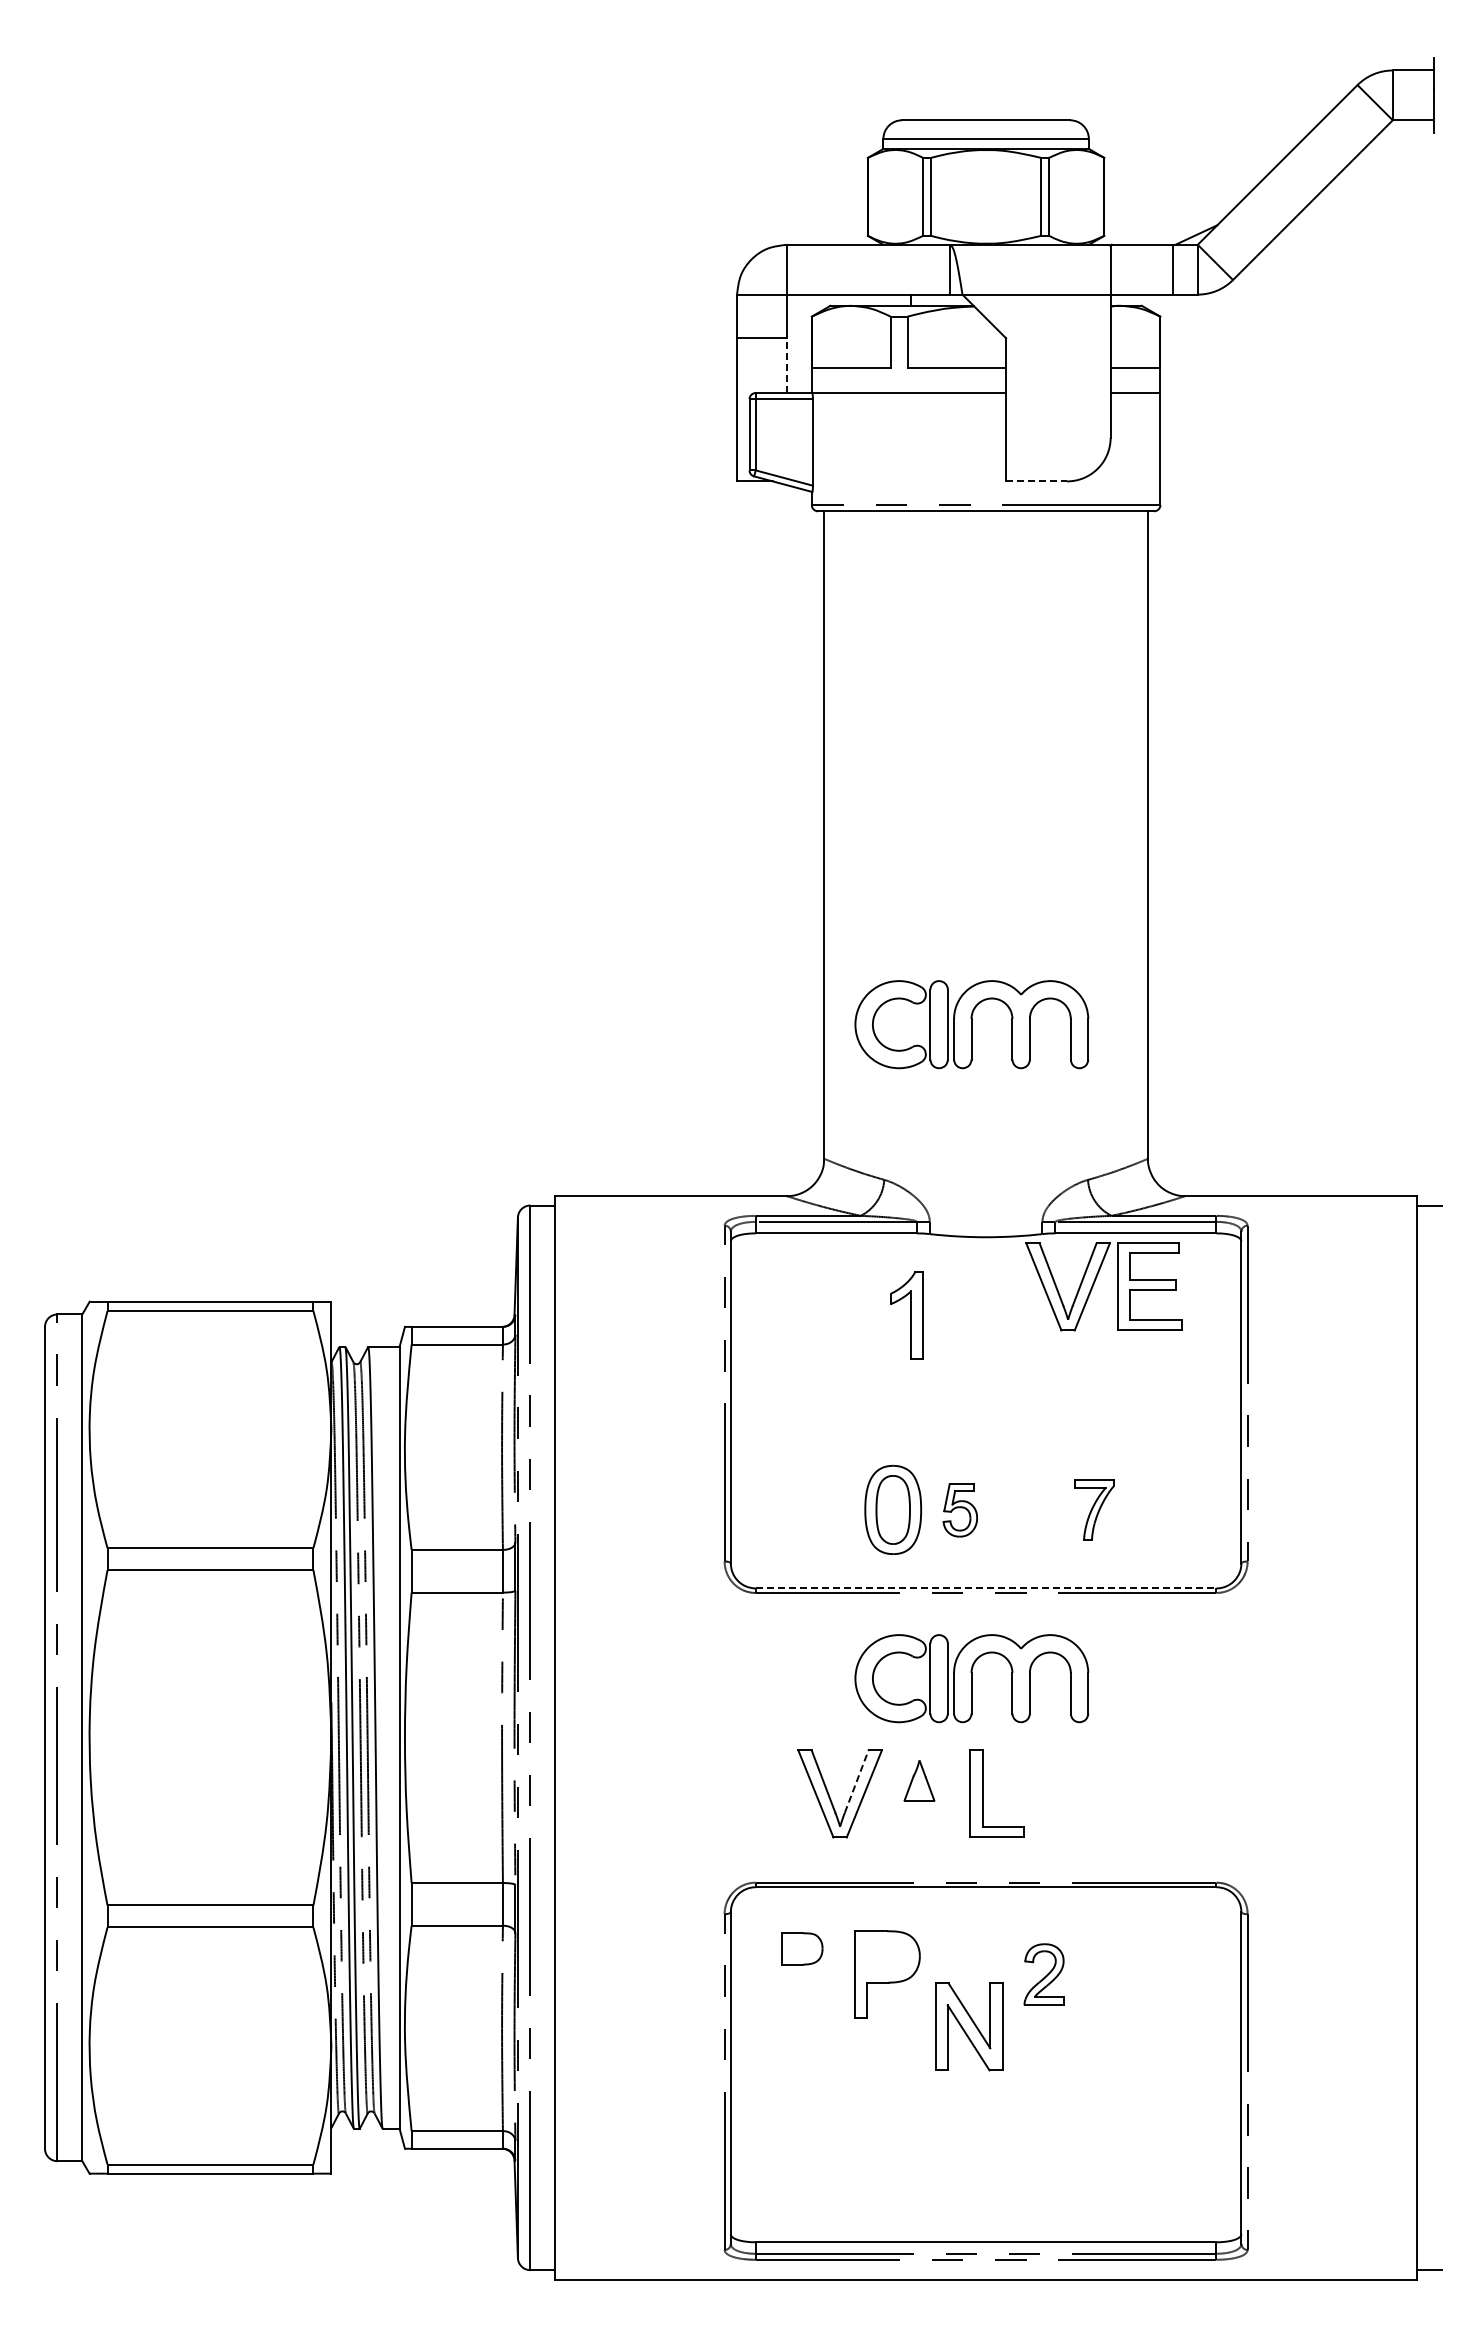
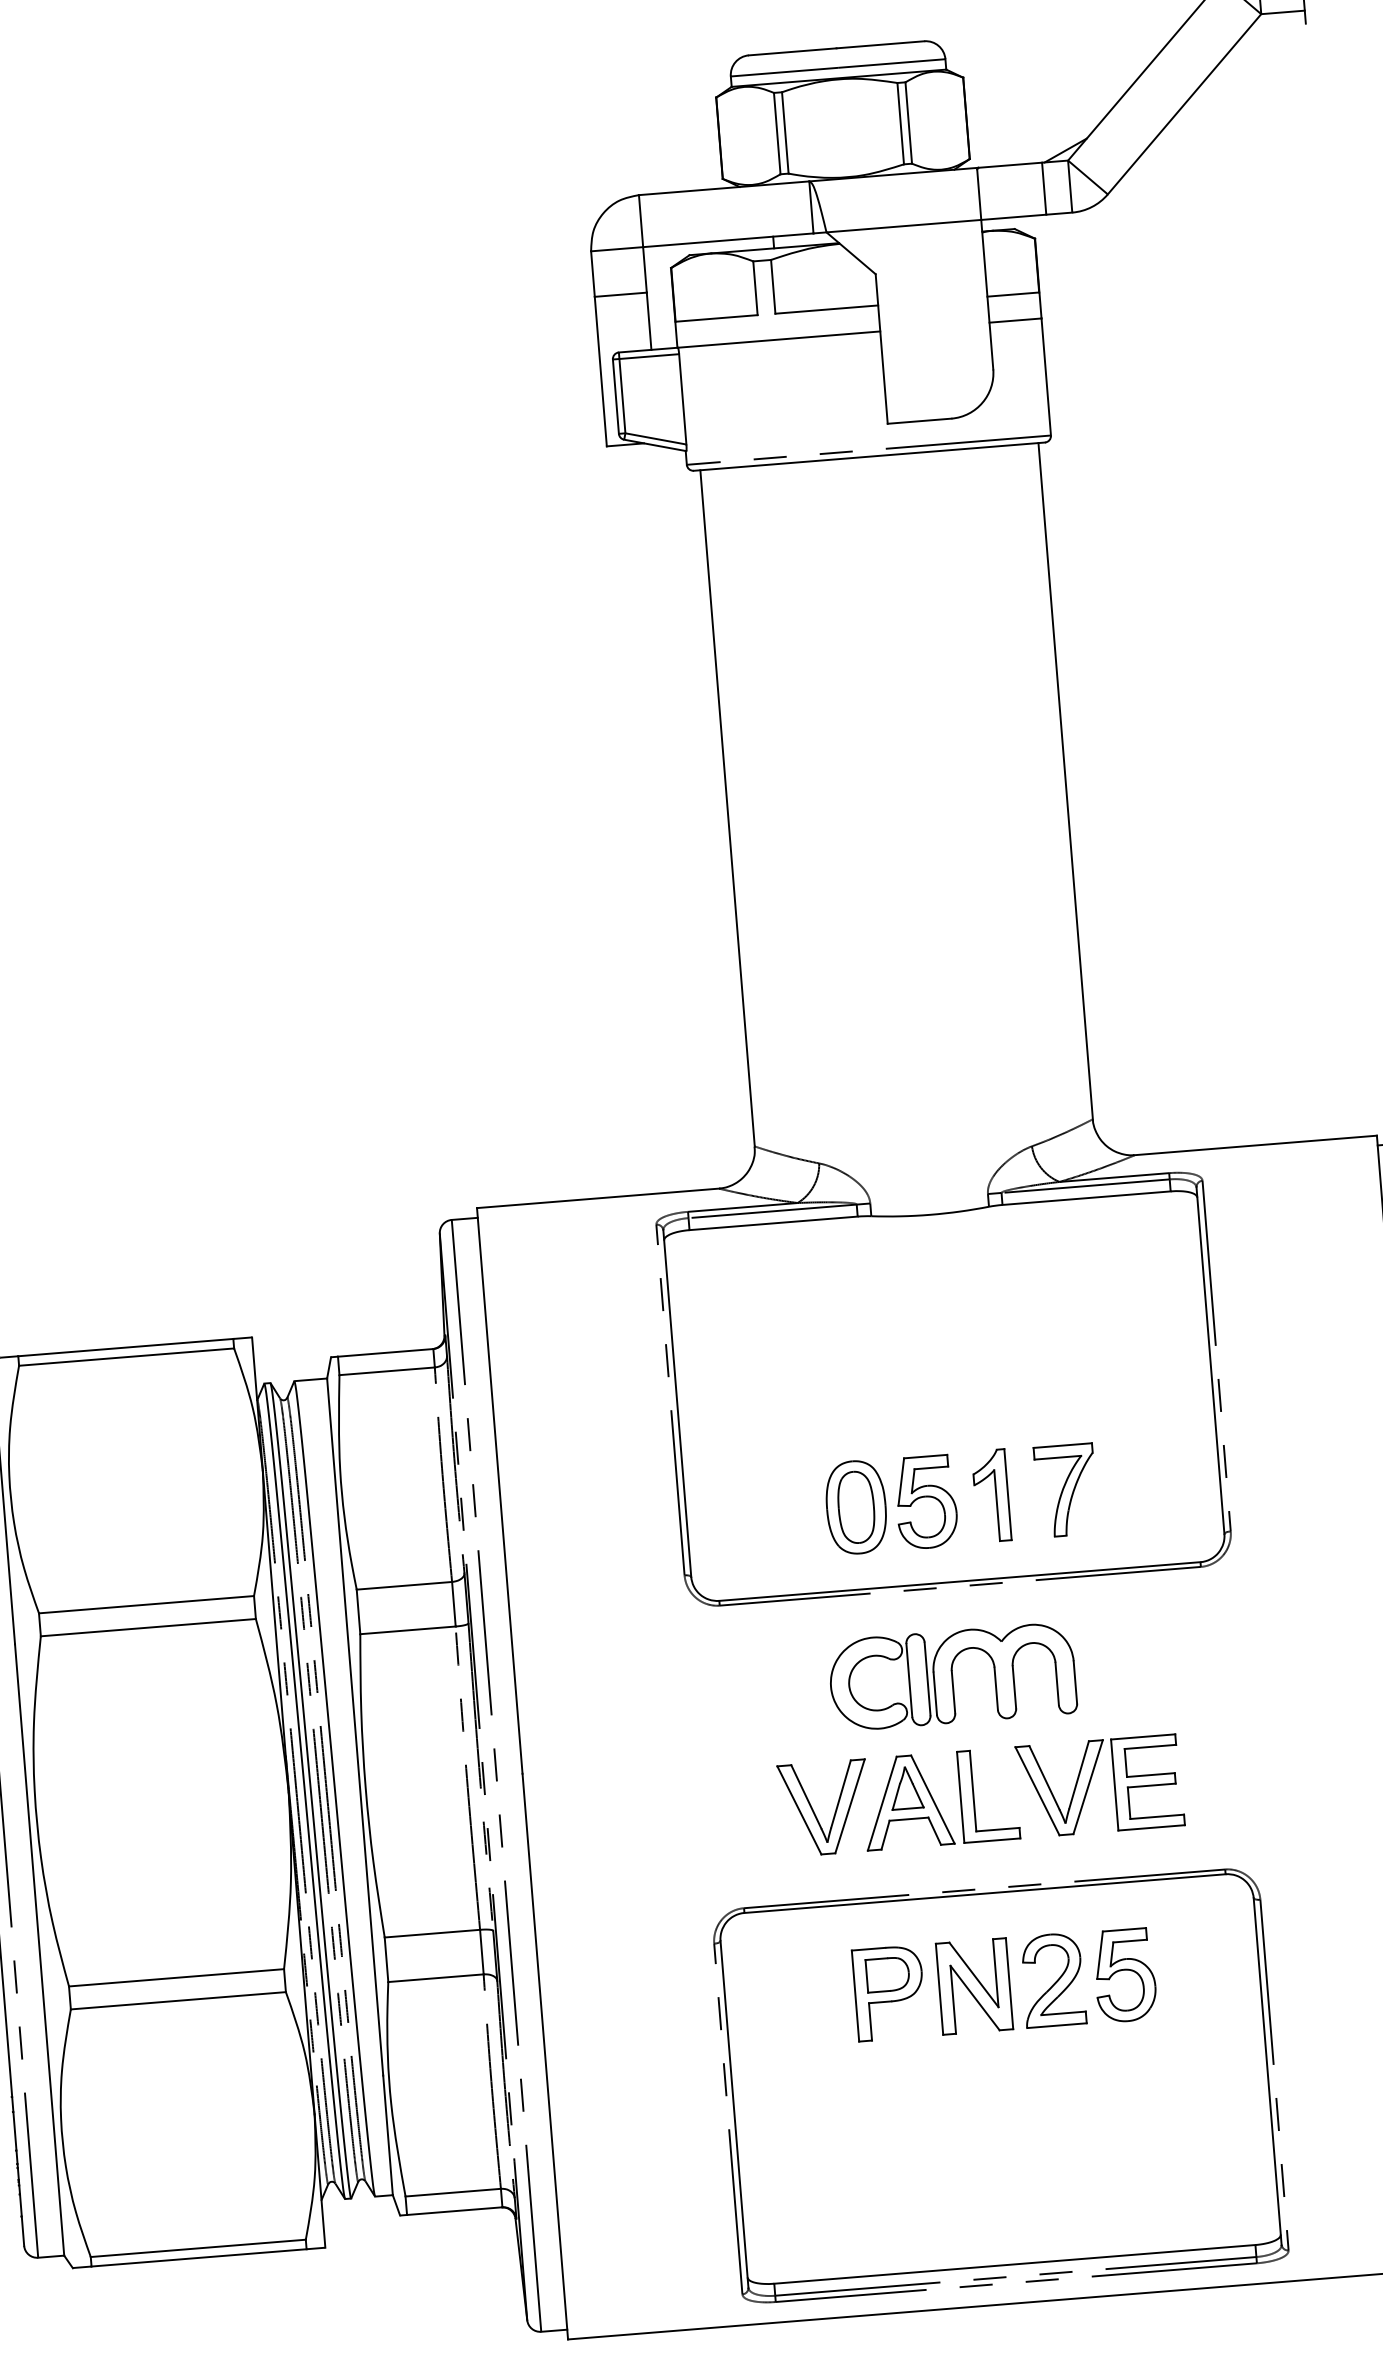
line: (786, 365) -> (648, 321), dashed -> solid
line: (1036, 481) -> (919, 421), dashed -> solid
part: (971, 1024) -> (897, 993), removed
part: (1095, 1282) -> (1091, 1782), moved
part: (906, 1315) -> (991, 1496), moved
part: (1093, 1509) -> (1065, 1490), size x1.43
part: (960, 1510) -> (926, 1502), size x1.67
line: (986, 1588) -> (960, 1581), dashed -> solid
line: (856, 1781) -> (840, 1794), dashed -> solid
part: (919, 1793) -> (907, 1801), added
part: (802, 1948) -> (887, 1974), moved
part: (1044, 1974) -> (1053, 1979), size x1.43
part: (1112, 1975) -> (1124, 1975), added
part: (969, 2026) -> (975, 1986), moved

